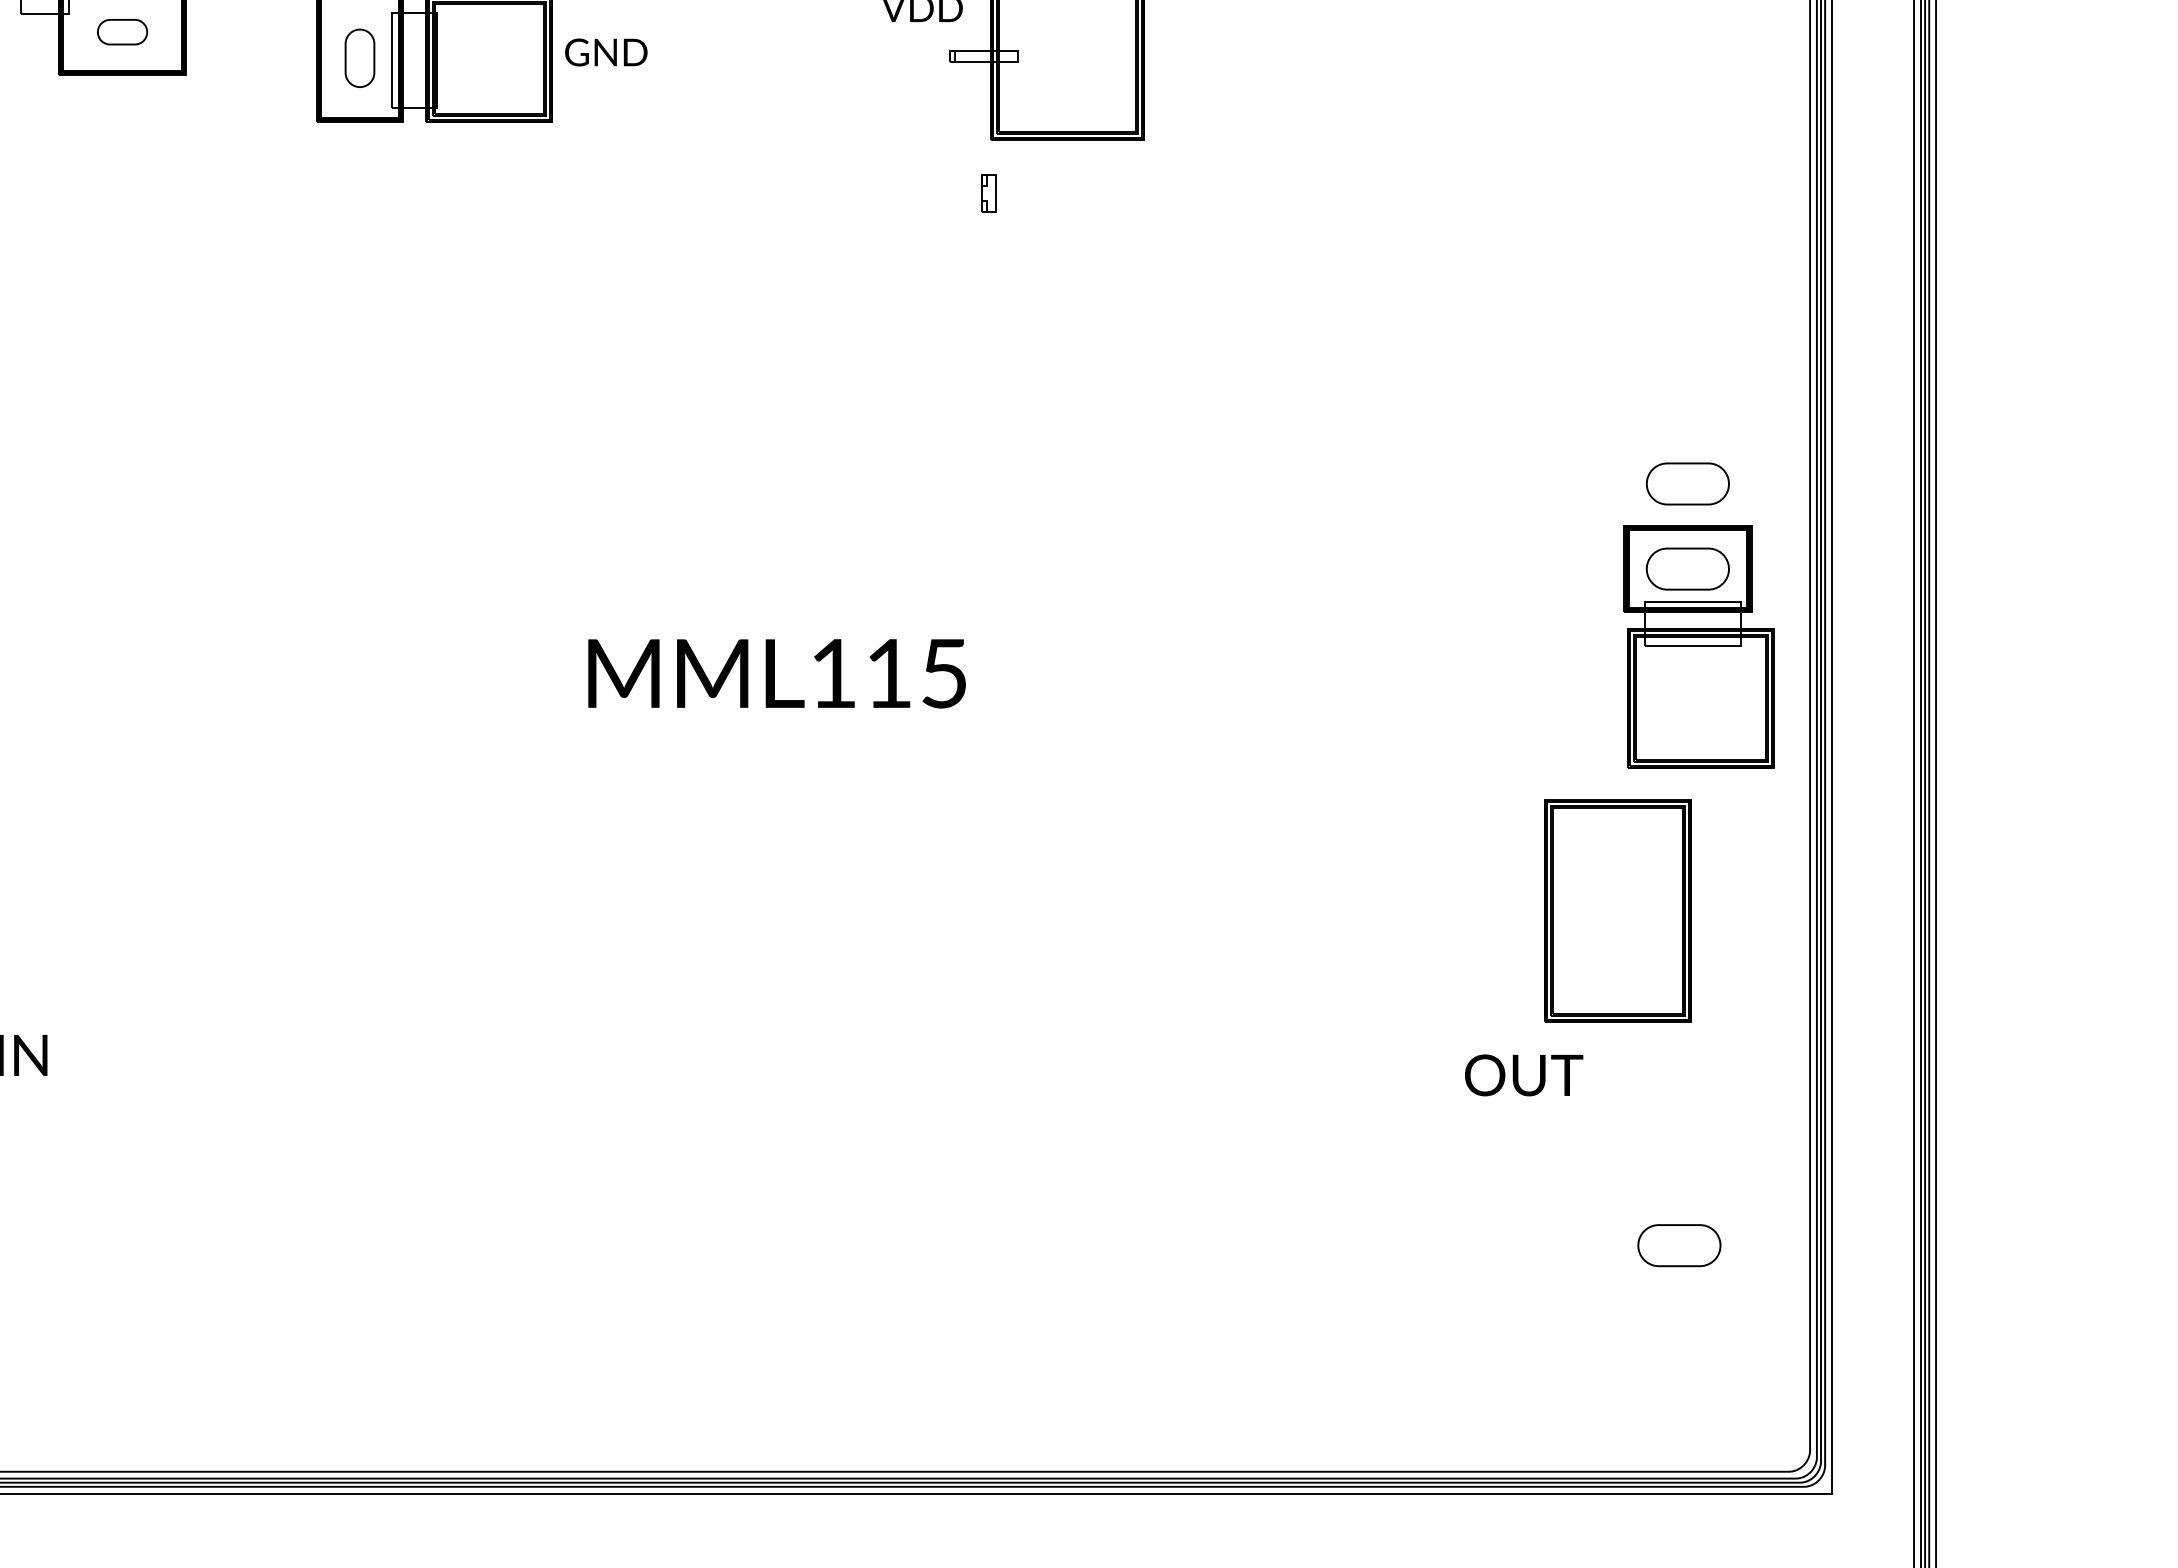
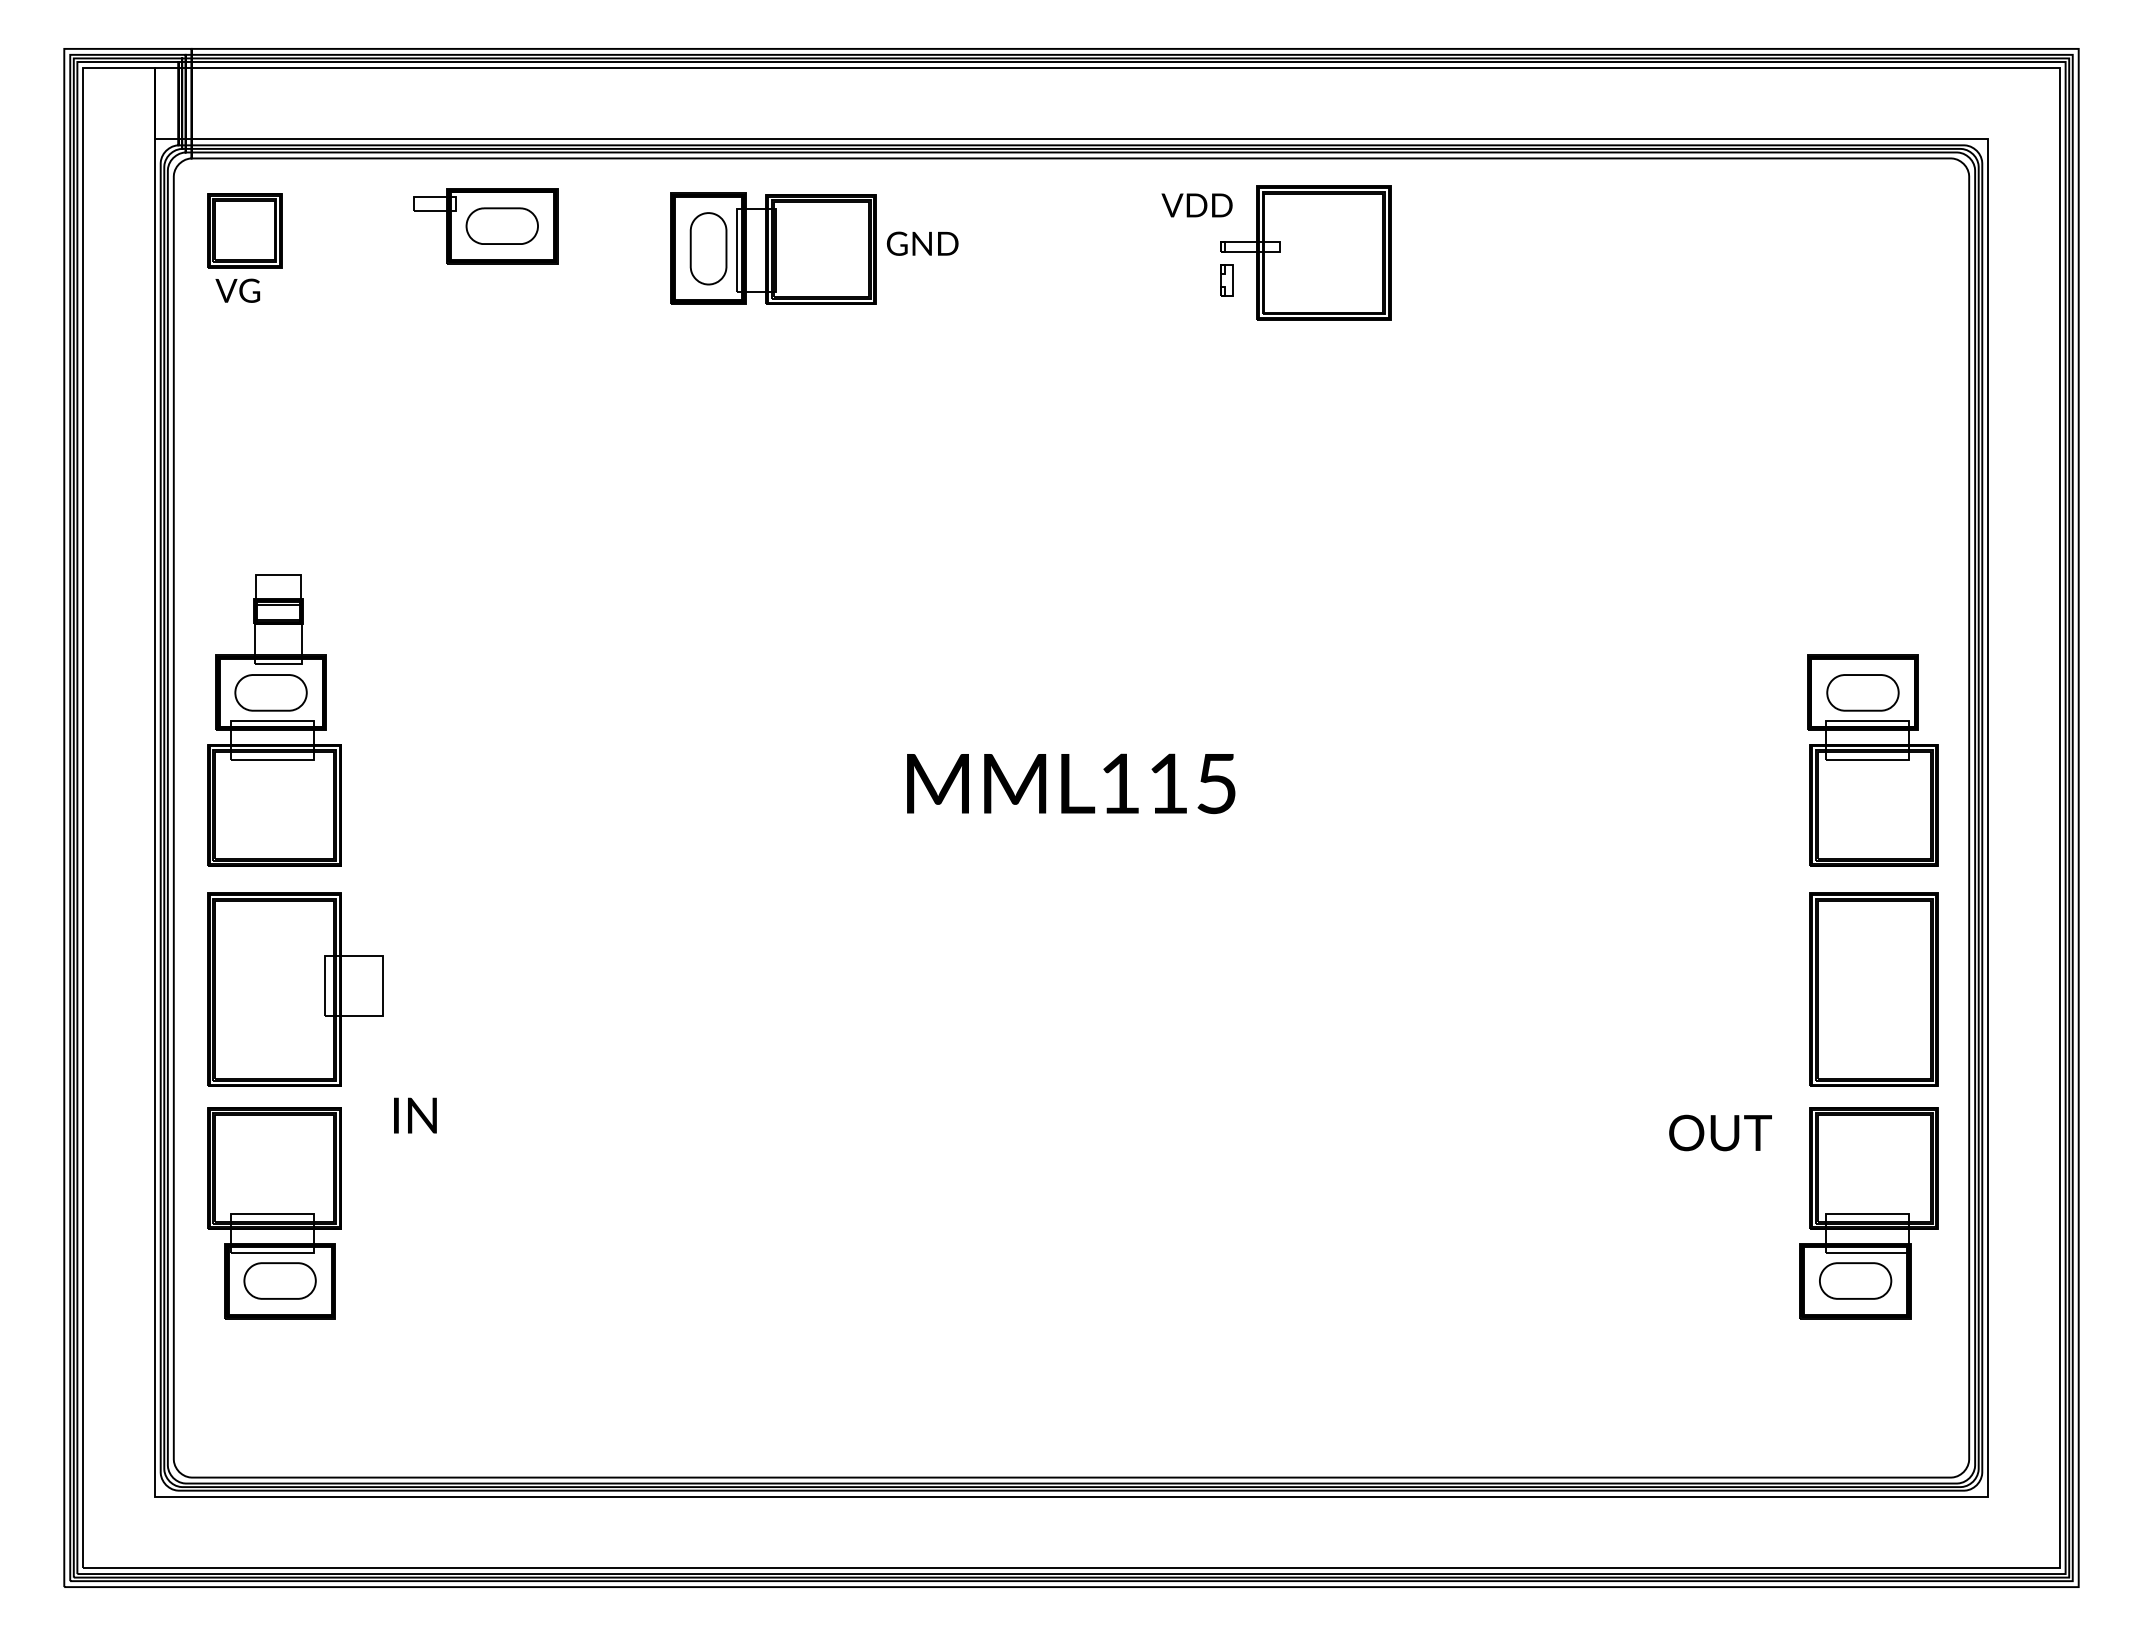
part: (121, 31) -> (501, 225), size x1.67
part: (359, 57) -> (708, 248), size x1.43
part: (987, 193) -> (1226, 280), moved
part: (1687, 483) -> (1862, 618), removed
part: (1617, 910) -> (1873, 989), moved
part: (1694, 1167) -> (1868, 1213), added

